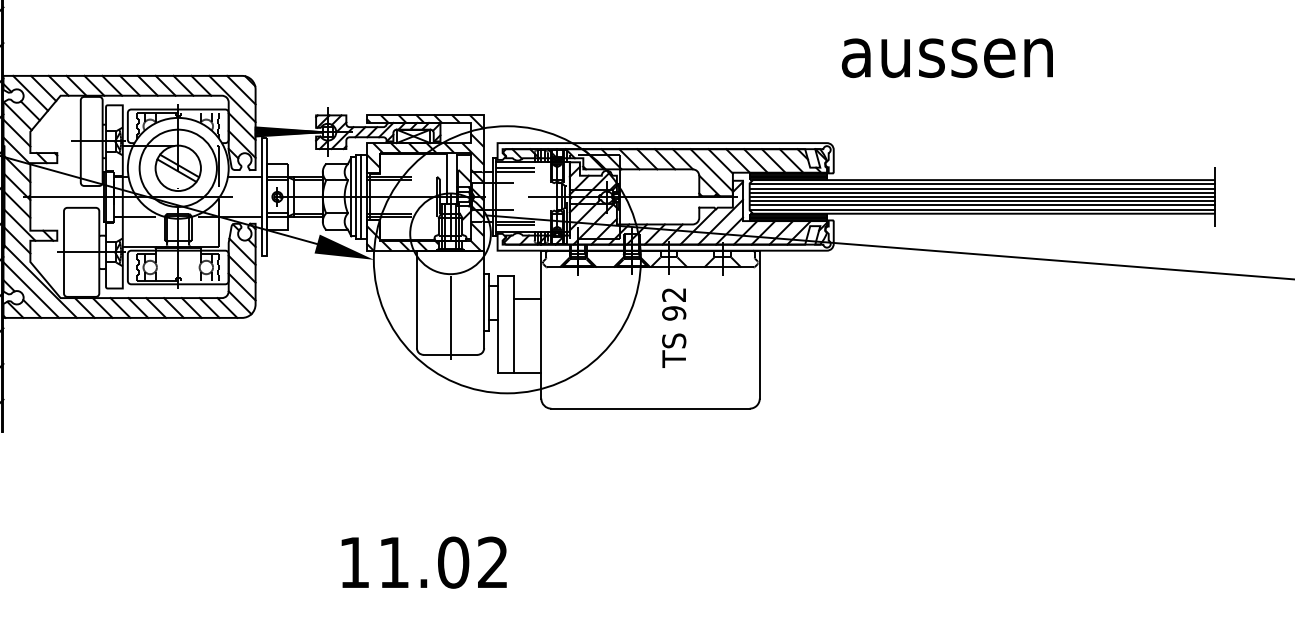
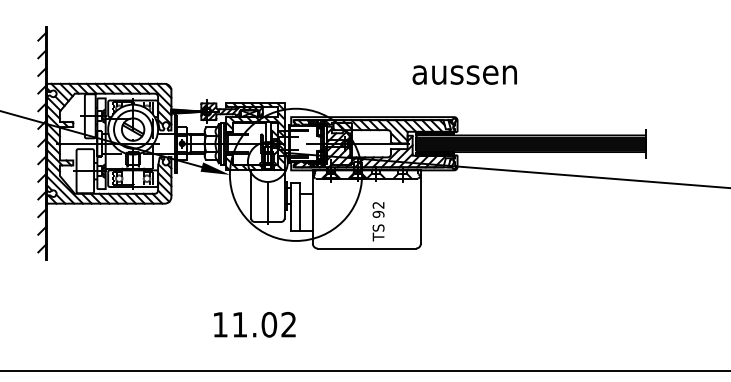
text: (946, 56) -> (464, 74), moved
text: (674, 327) -> (378, 221), moved

